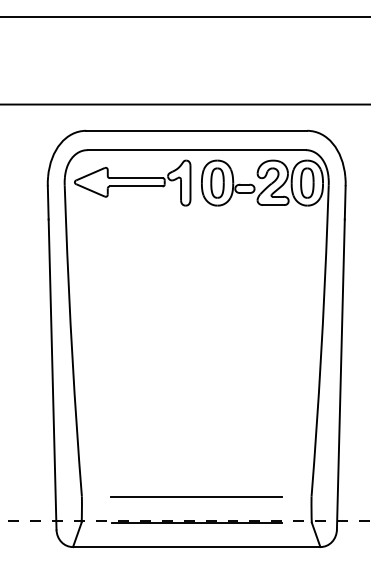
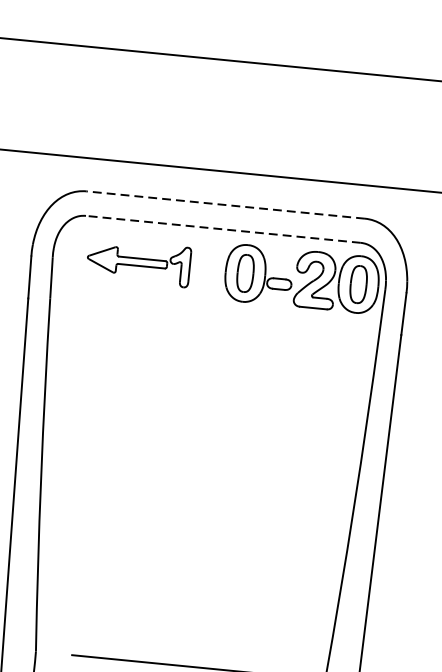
line: (196, 130) -> (225, 204), solid -> dashed
line: (196, 150) -> (223, 229), solid -> dashed
part: (132, 182) -> (138, 262), size x0.7

